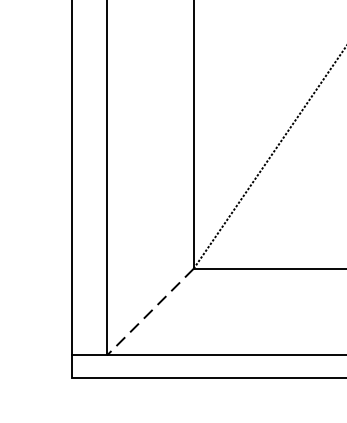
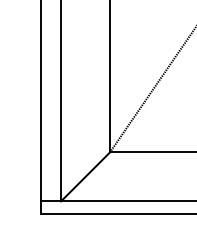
line: (150, 311) -> (85, 176), dashed -> solid

